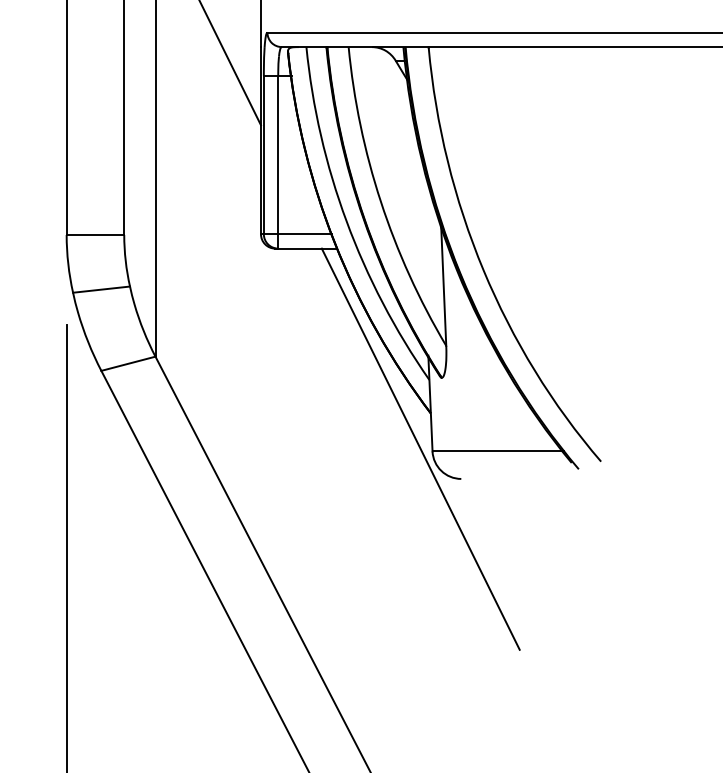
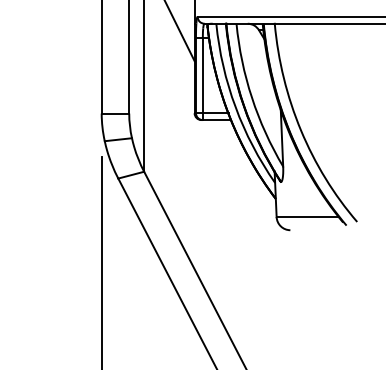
line: (419, 448) -> (270, 215), removed

